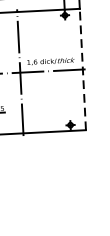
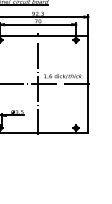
line: (83, 69) -> (88, 84), dashed -> solid

